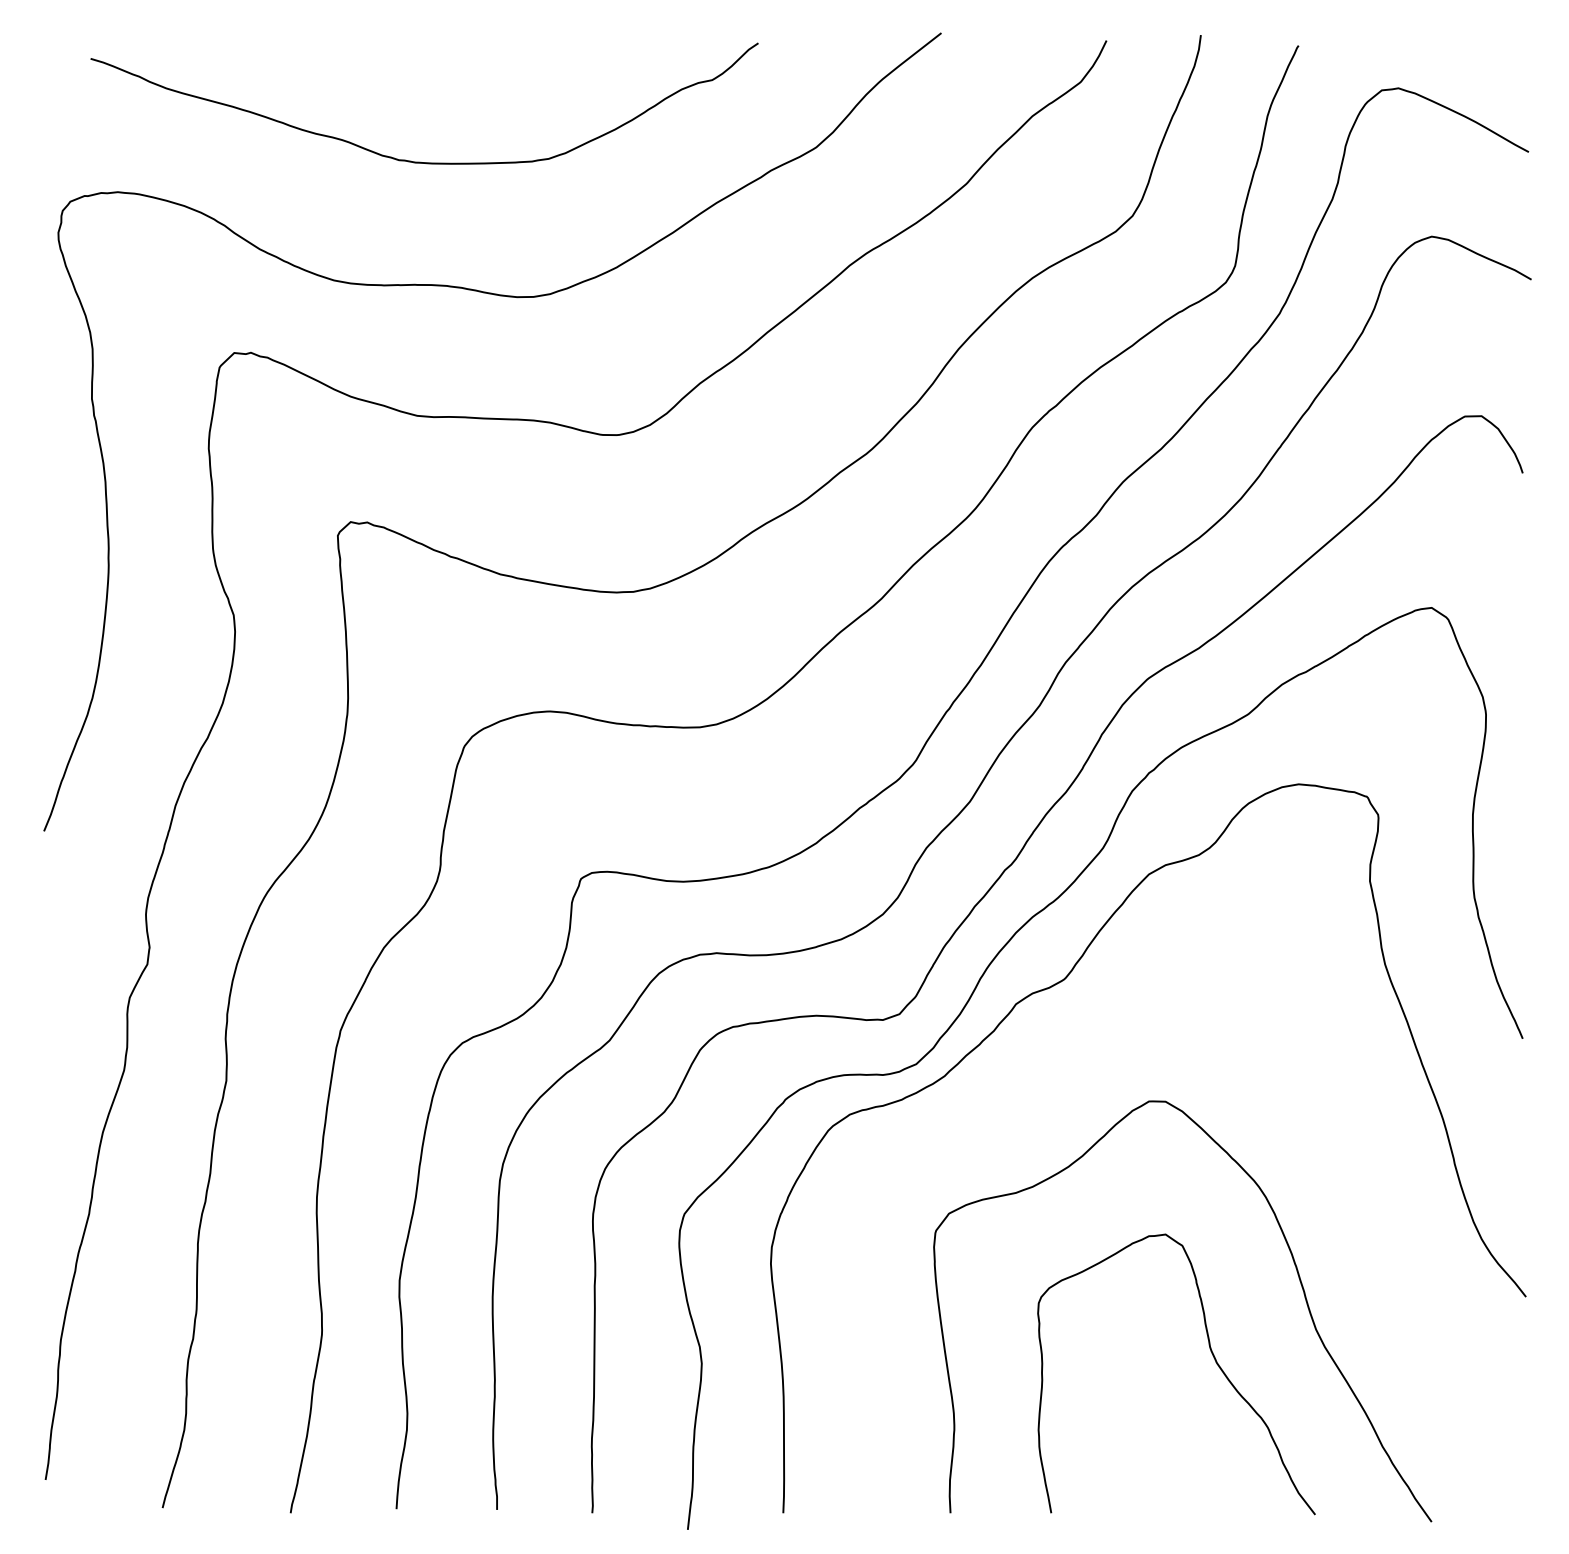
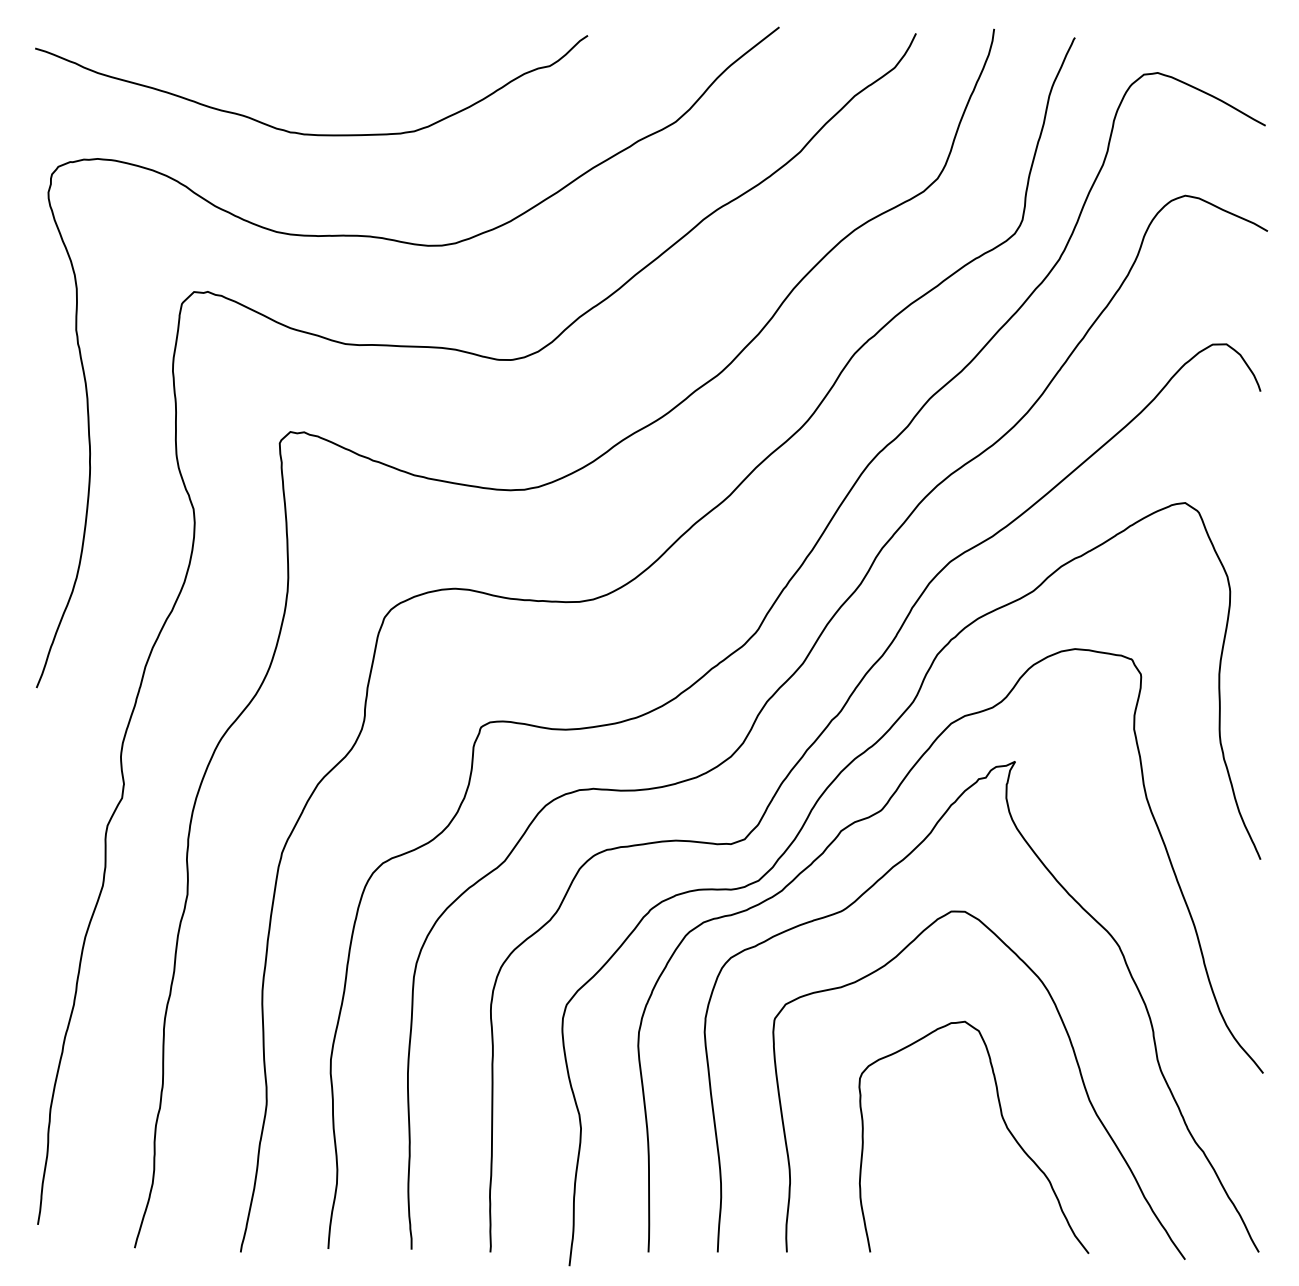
curve: (424, 161) -> (311, 133), moved
curve: (1305, 1096) -> (1080, 907), added

